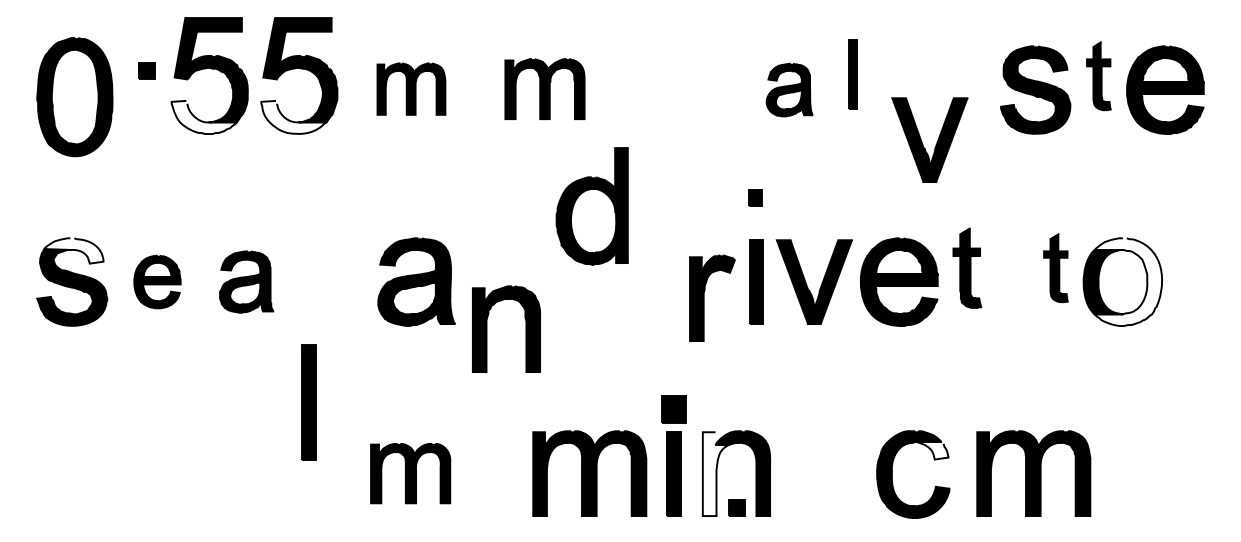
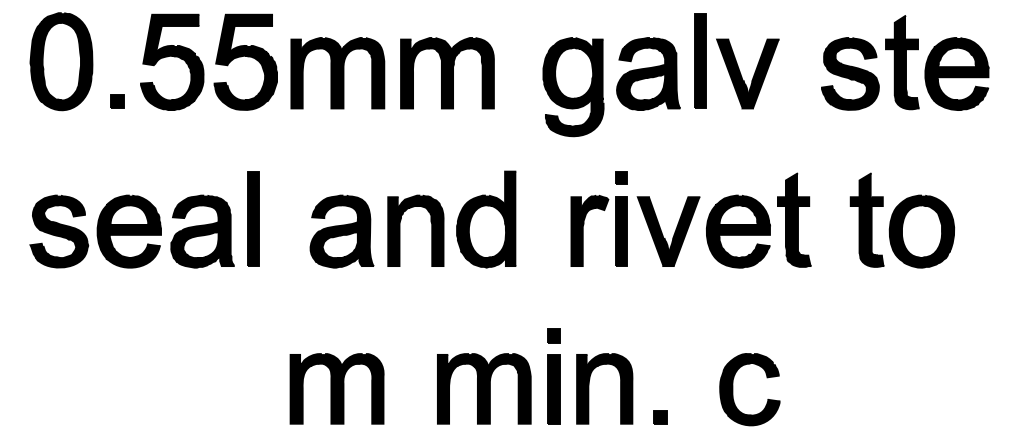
part: (146, 70) -> (117, 101), moved
part: (852, 74) -> (699, 61), size x1.67
part: (1098, 75) -> (901, 61), size x1.67
part: (411, 88) -> (337, 72), size x1.67
part: (544, 88) -> (447, 72), size x1.43
part: (789, 89) -> (648, 73), size x1.67
part: (74, 97) -> (61, 61), moved
part: (698, 105) -> (573, 86), added
fill: (293, 116) -> (241, 95), added
fill: (204, 117) -> (167, 96), added
part: (922, 141) -> (741, 75), moved
part: (755, 197) -> (621, 177), moved
part: (591, 206) -> (485, 219), moved
fill: (73, 250) -> (60, 205), added
part: (967, 267) -> (794, 219), size x1.43
part: (1055, 267) -> (866, 219), size x1.67
part: (157, 281) -> (129, 231), size x1.67
part: (246, 281) -> (202, 231), size x1.43
fill: (1128, 282) -> (926, 231), added
part: (704, 297) -> (583, 230), moved
part: (487, 328) -> (400, 230), moved
part: (308, 402) -> (253, 218), moved
part: (673, 409) -> (553, 336), size x0.62
fill: (931, 450) -> (764, 369), added
part: (410, 473) -> (337, 388), size x1.43
part: (1033, 473) -> (848, 388), removed
fill: (715, 474) -> (587, 389), added
part: (736, 507) -> (659, 416), moved

